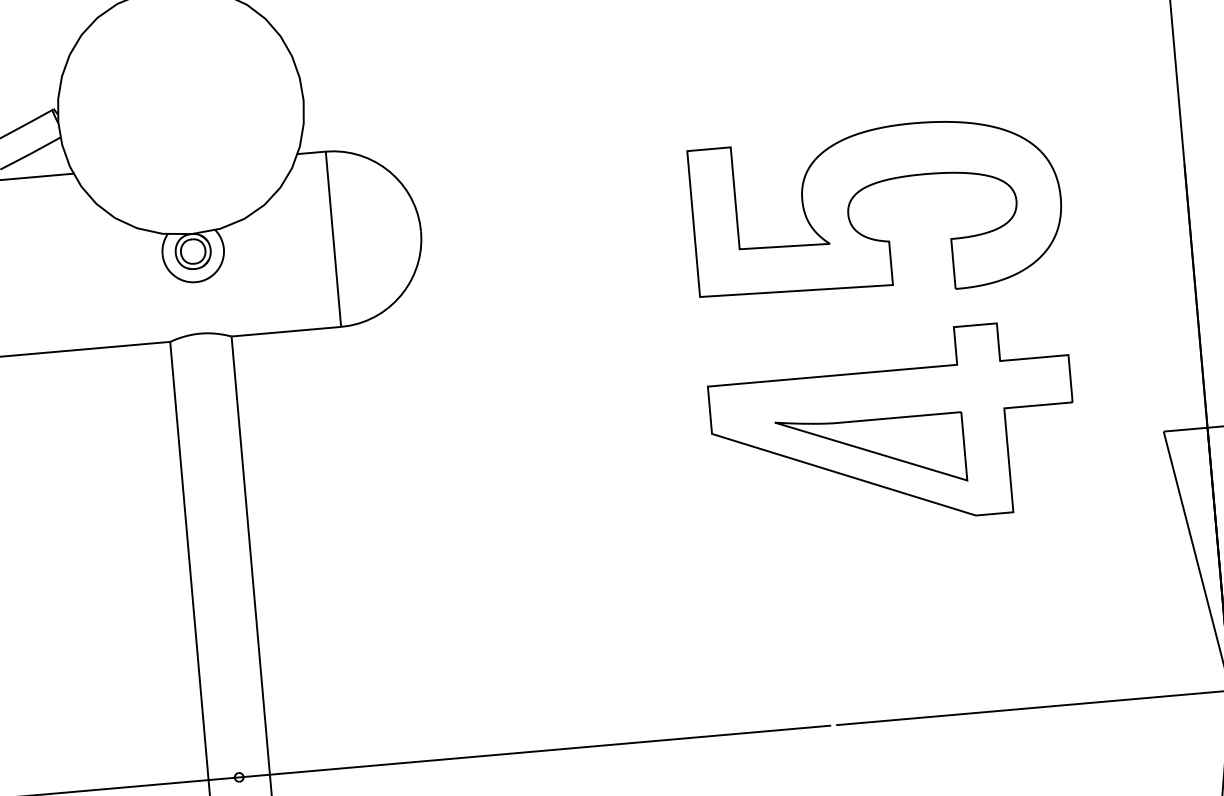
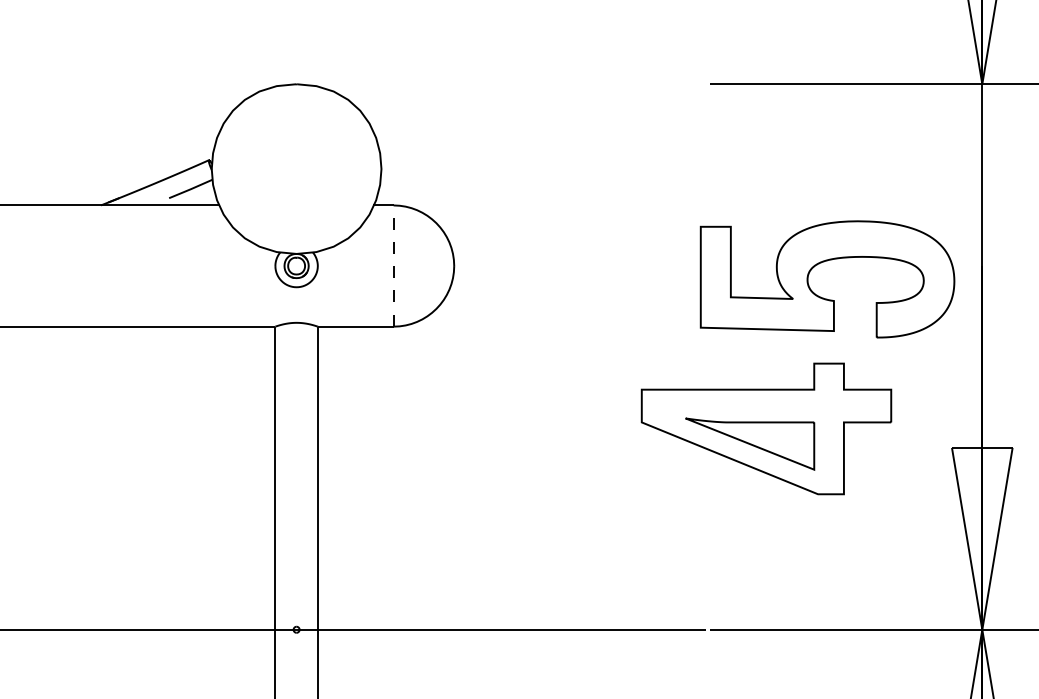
part: (863, 190) -> (819, 264), moved
line: (333, 239) -> (393, 266), solid -> dashed

